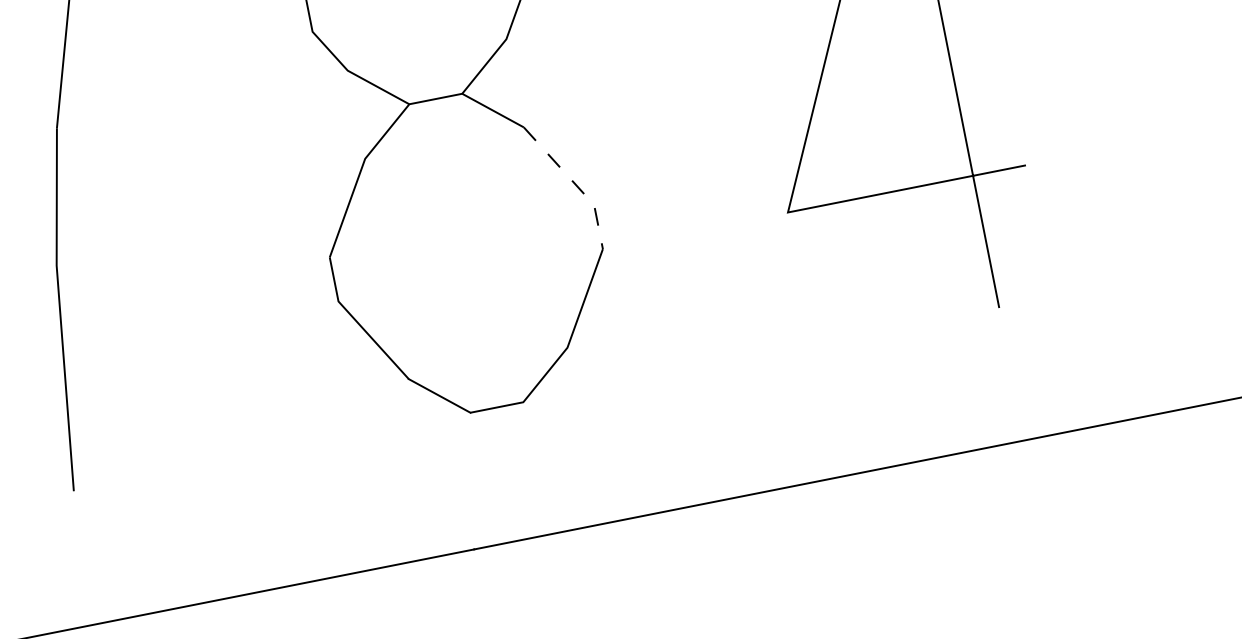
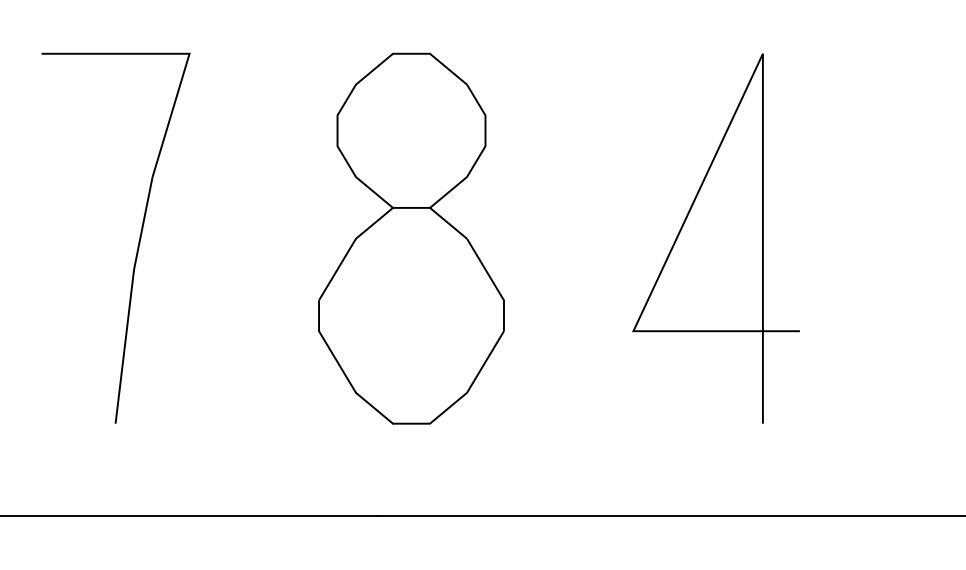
line: (574, 183) -> (493, 283), dashed -> solid

